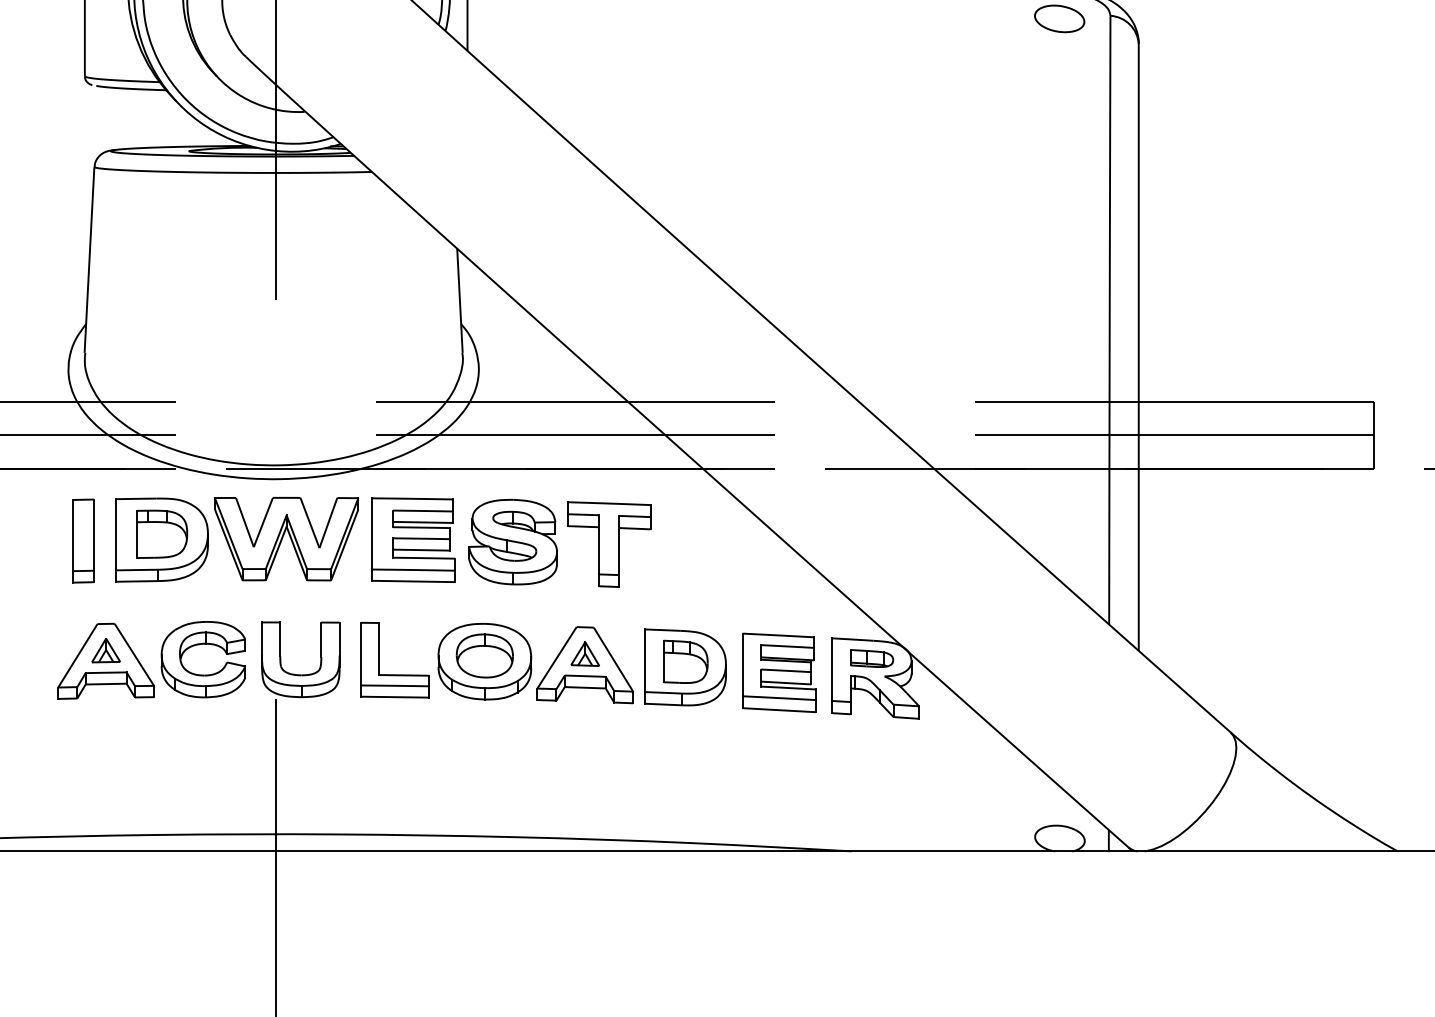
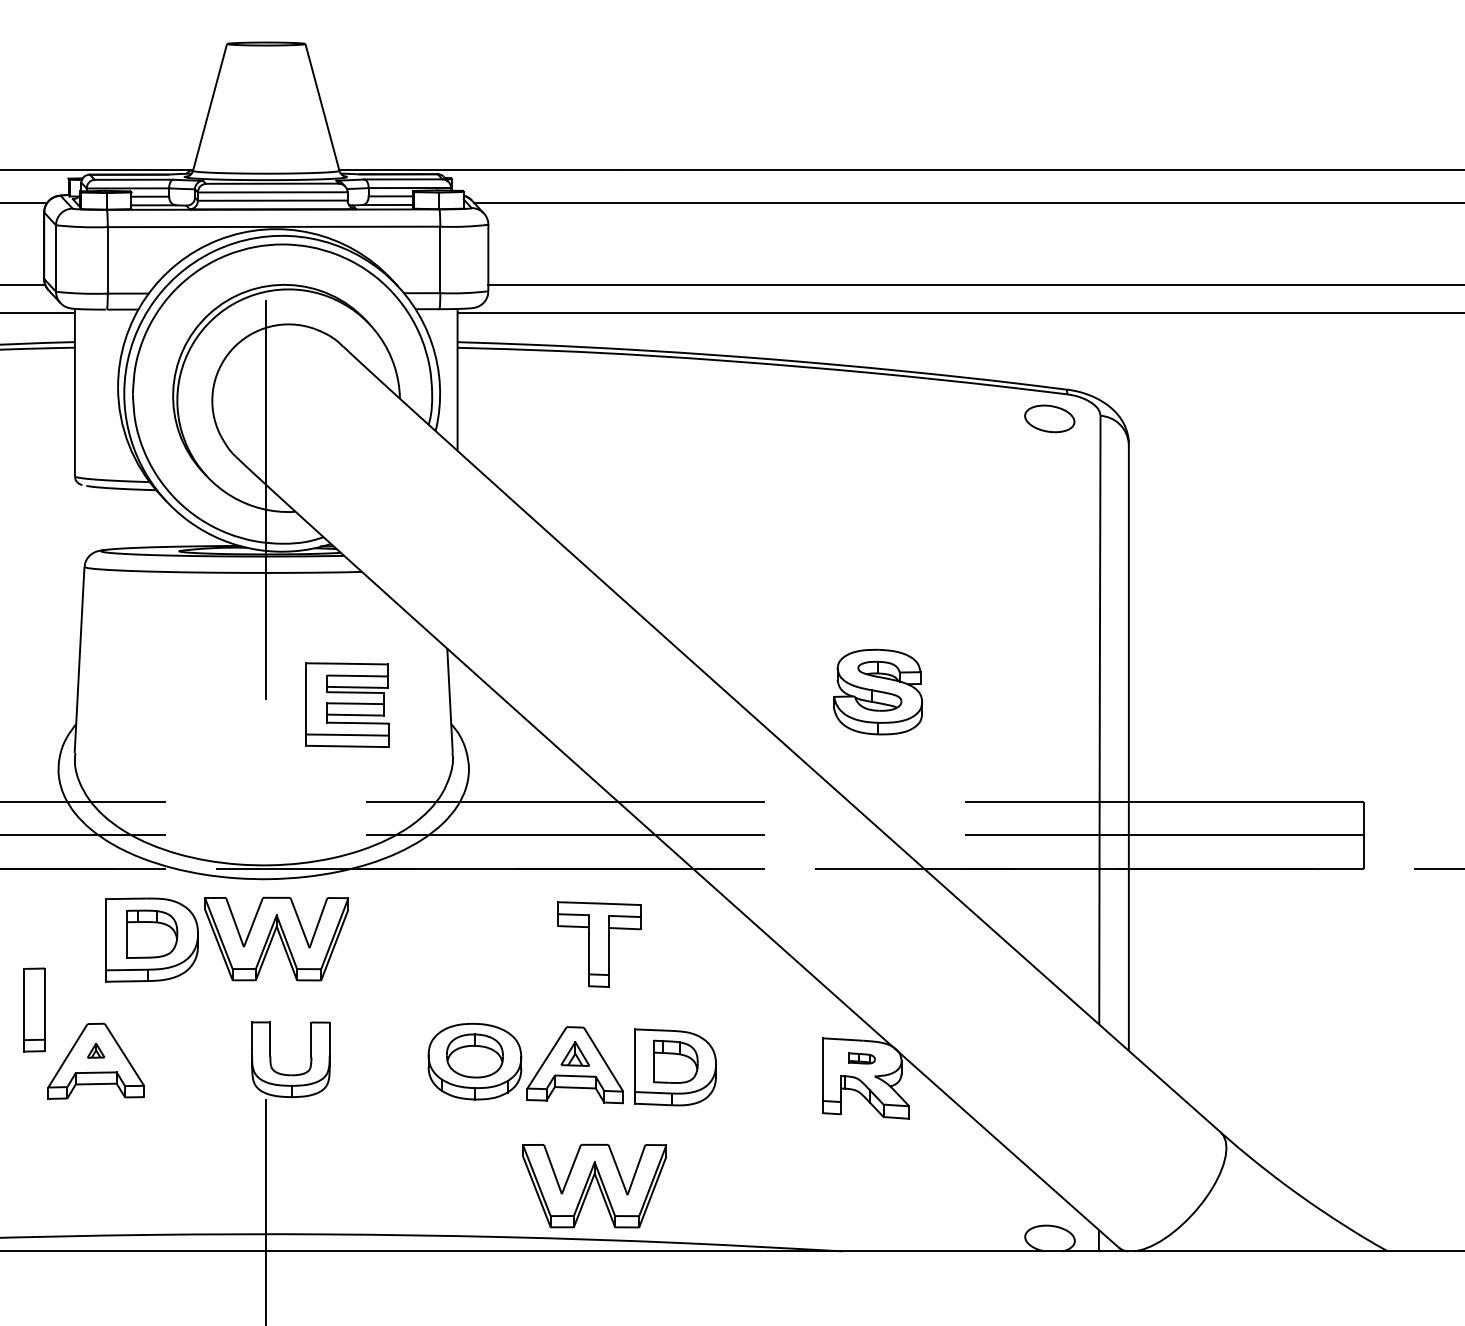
part: (413, 539) -> (347, 704), moved
part: (83, 540) -> (34, 1009), moved
part: (513, 541) -> (878, 691), moved
part: (199, 645) -> (189, 1045), removed
part: (105, 650) -> (95, 1050), size x0.6
part: (872, 658) -> (862, 1058), size x0.6
part: (379, 659) -> (369, 1059), removed
part: (779, 672) -> (769, 1072), removed
part: (604, 785) -> (594, 1185), added

